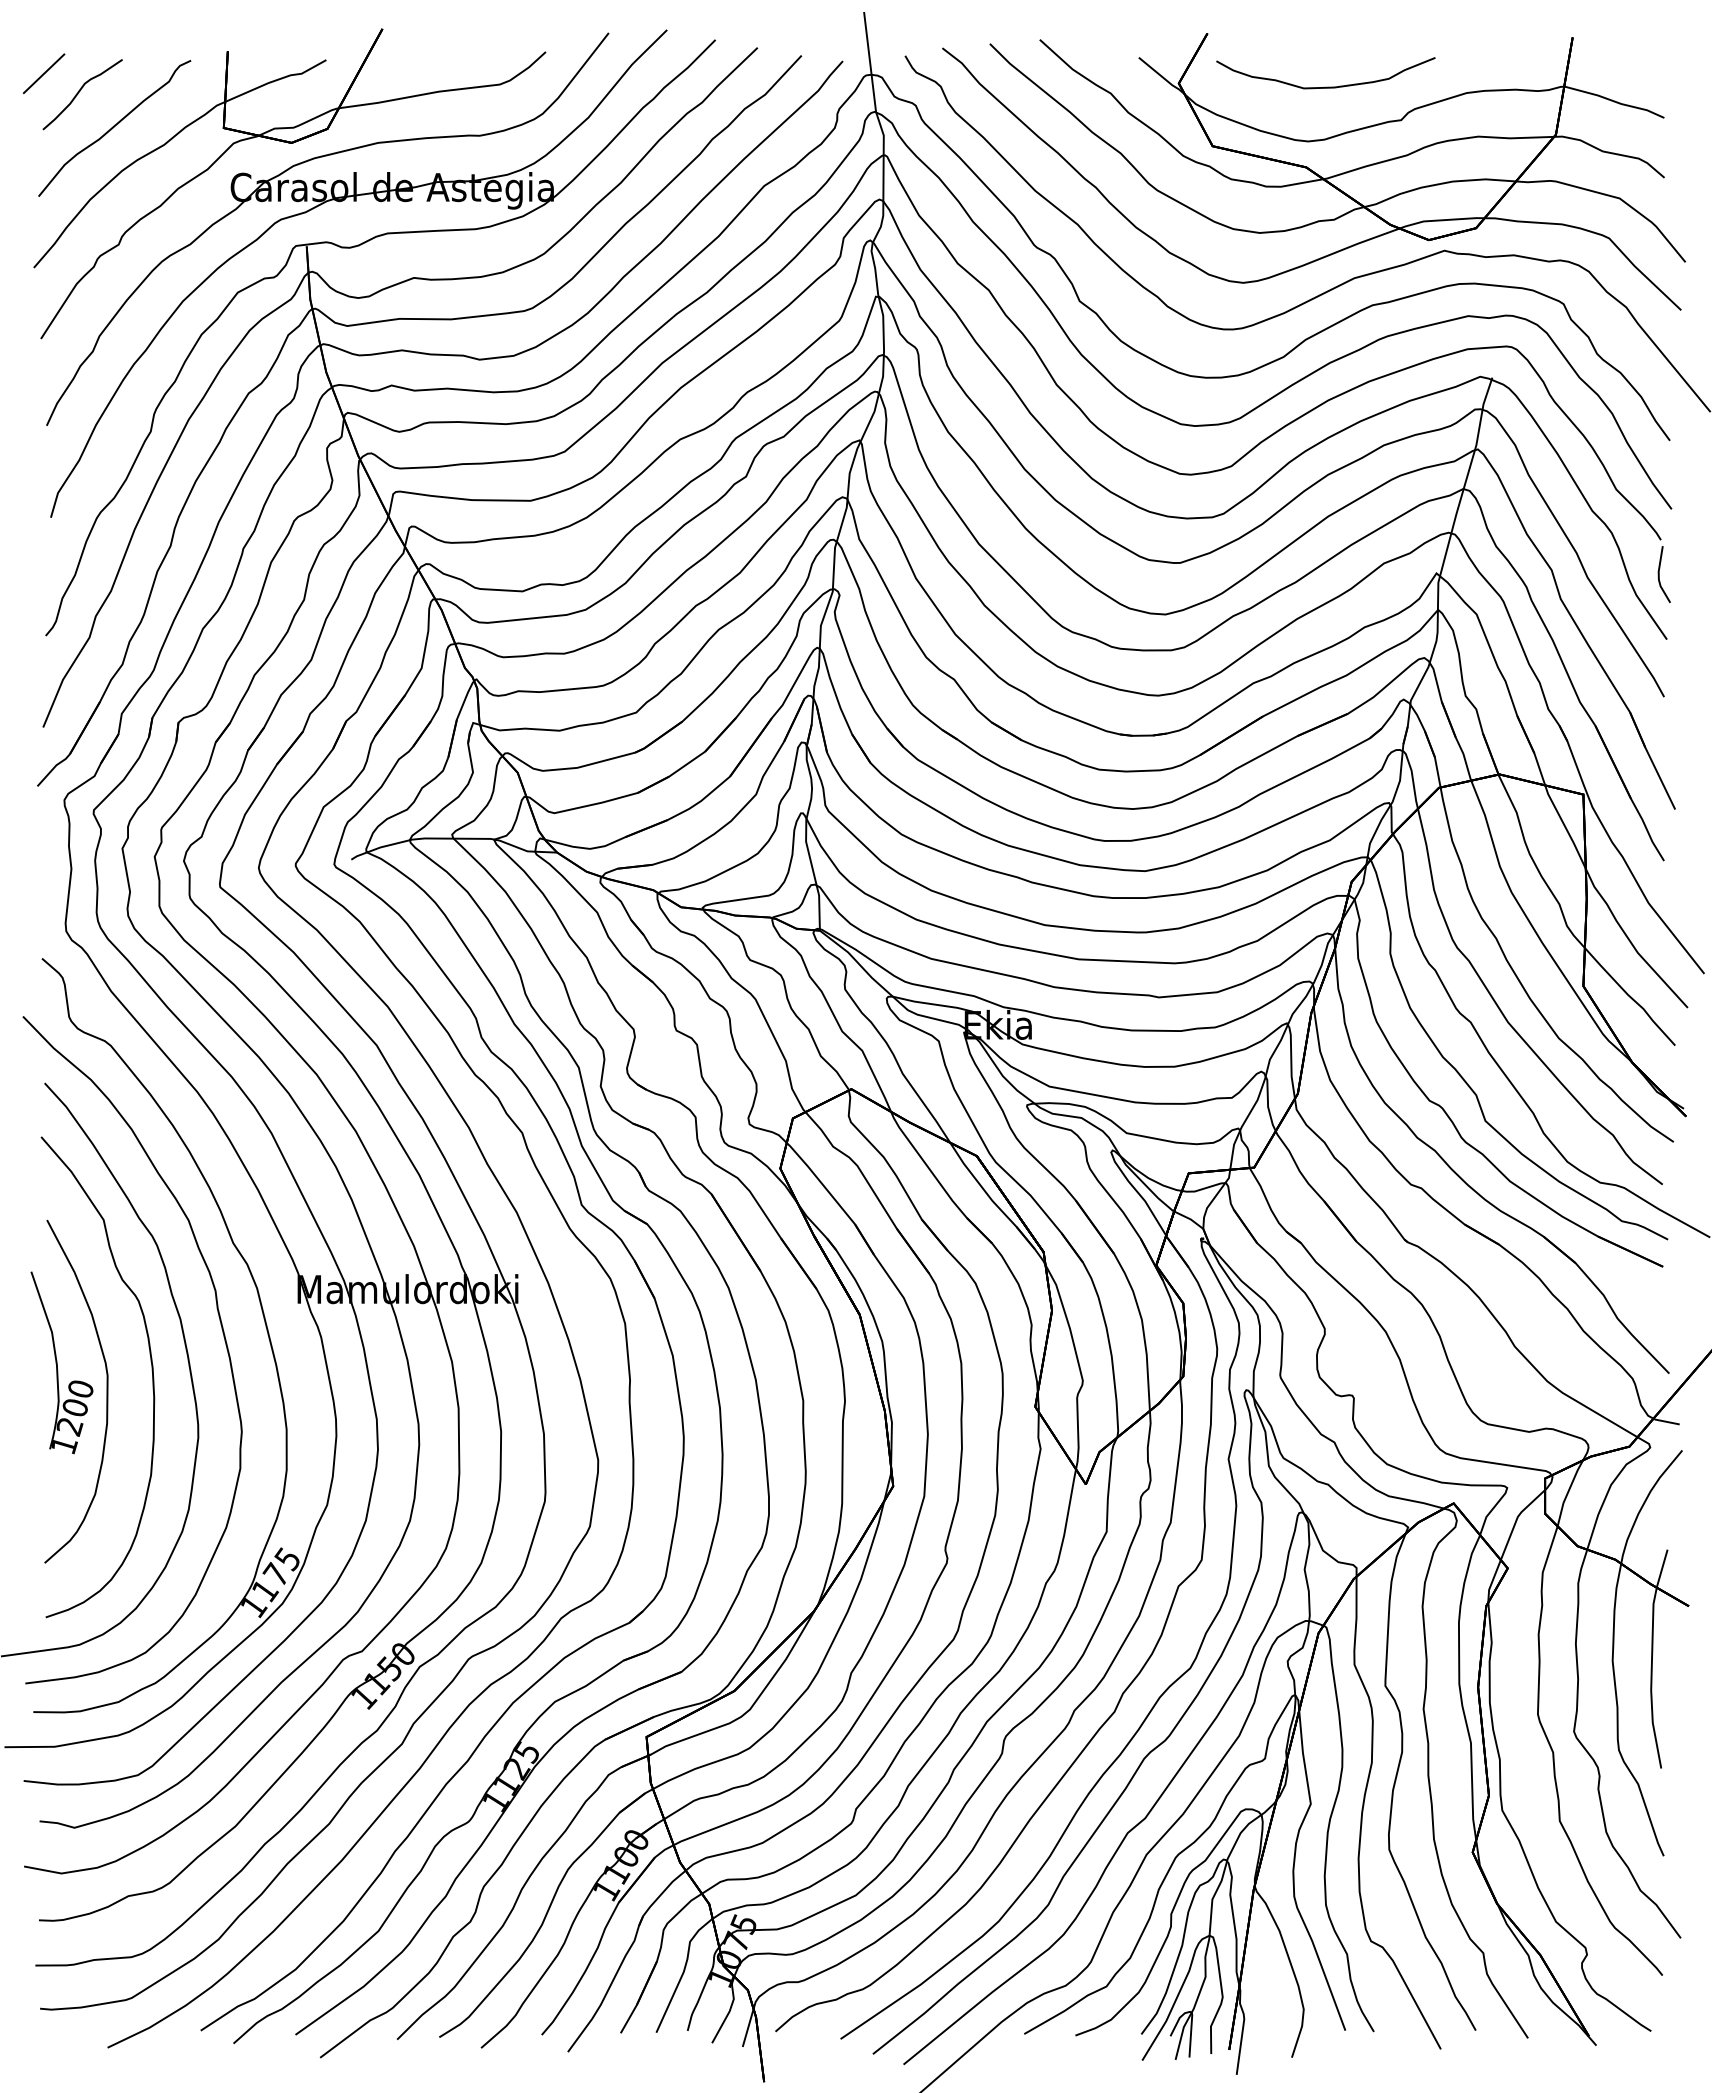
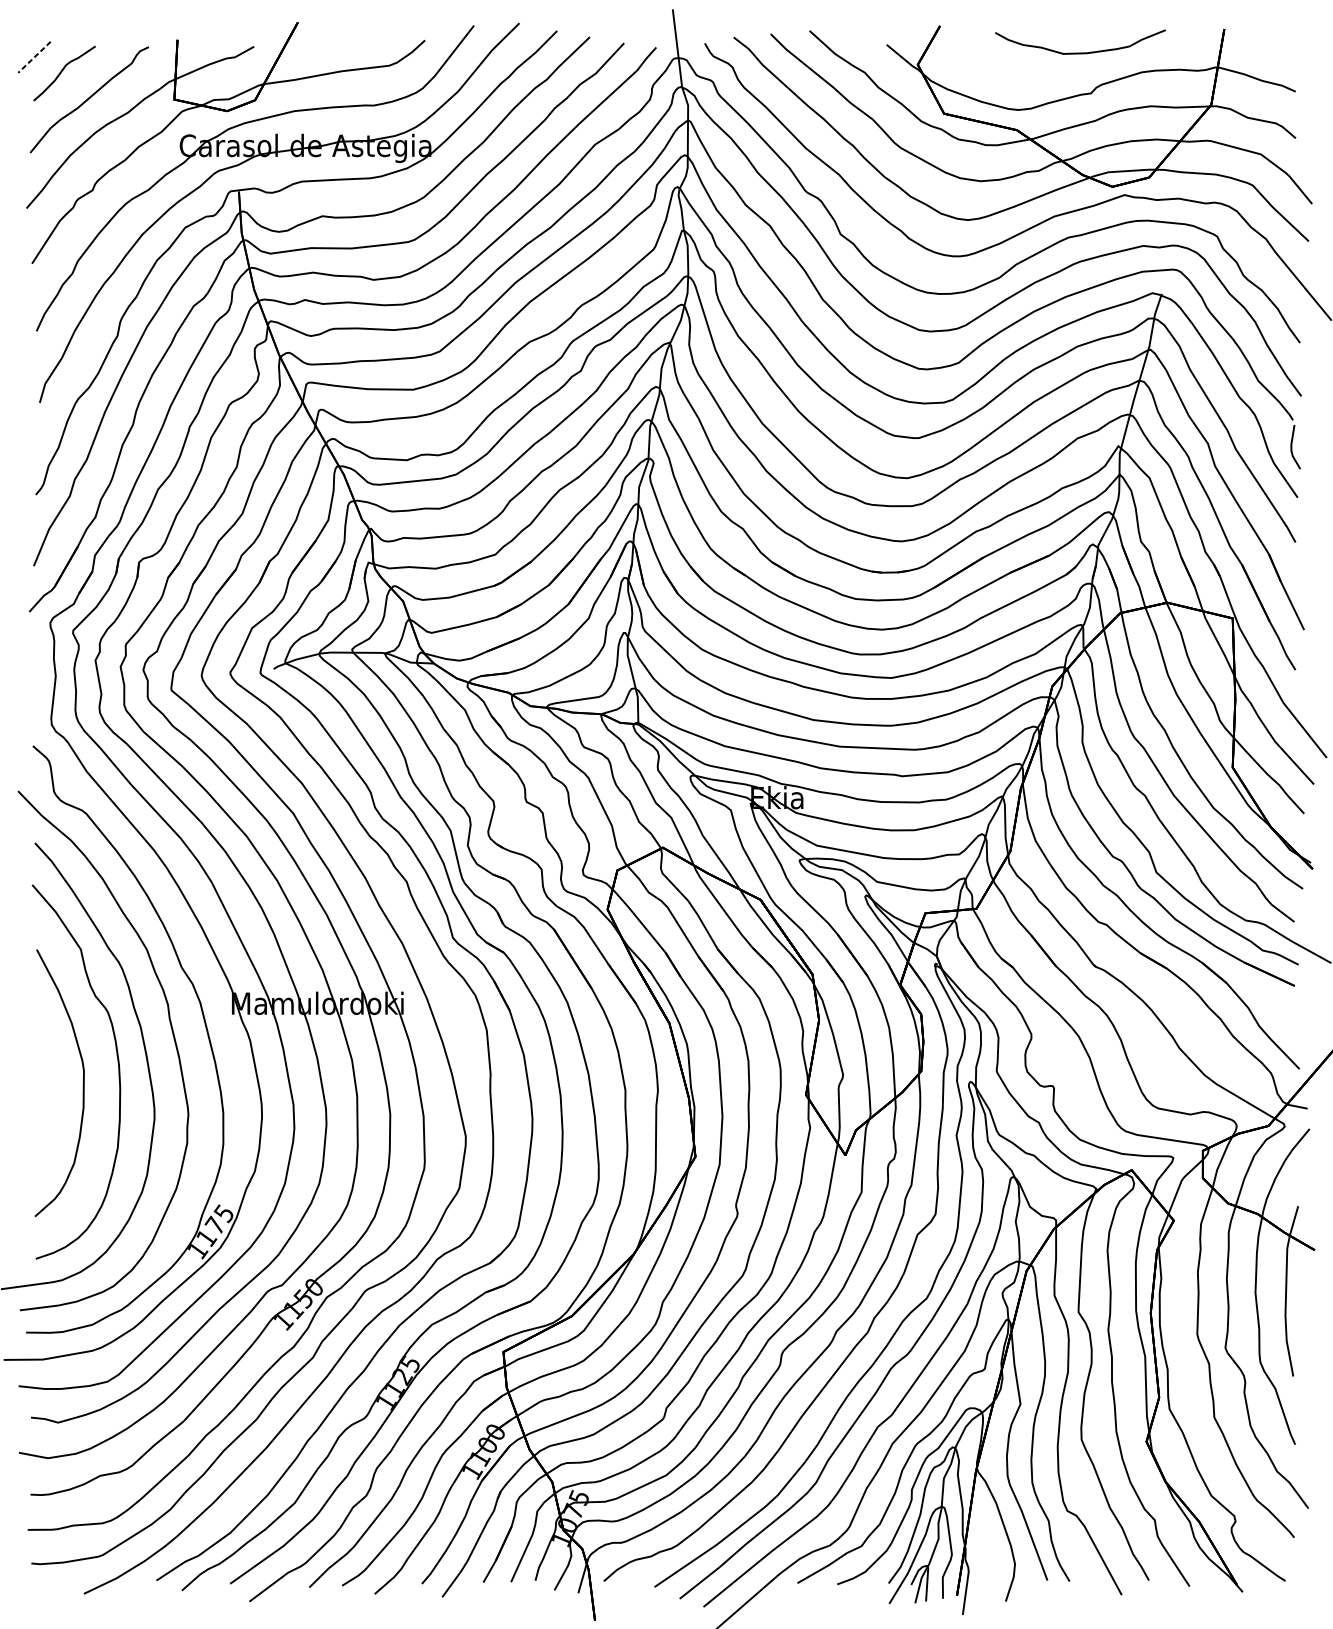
line: (44, 73) -> (34, 57), solid -> dashed
curve: (1325, 86) -> (1080, 52), moved
part: (61, 1362) -> (48, 1060), removed

